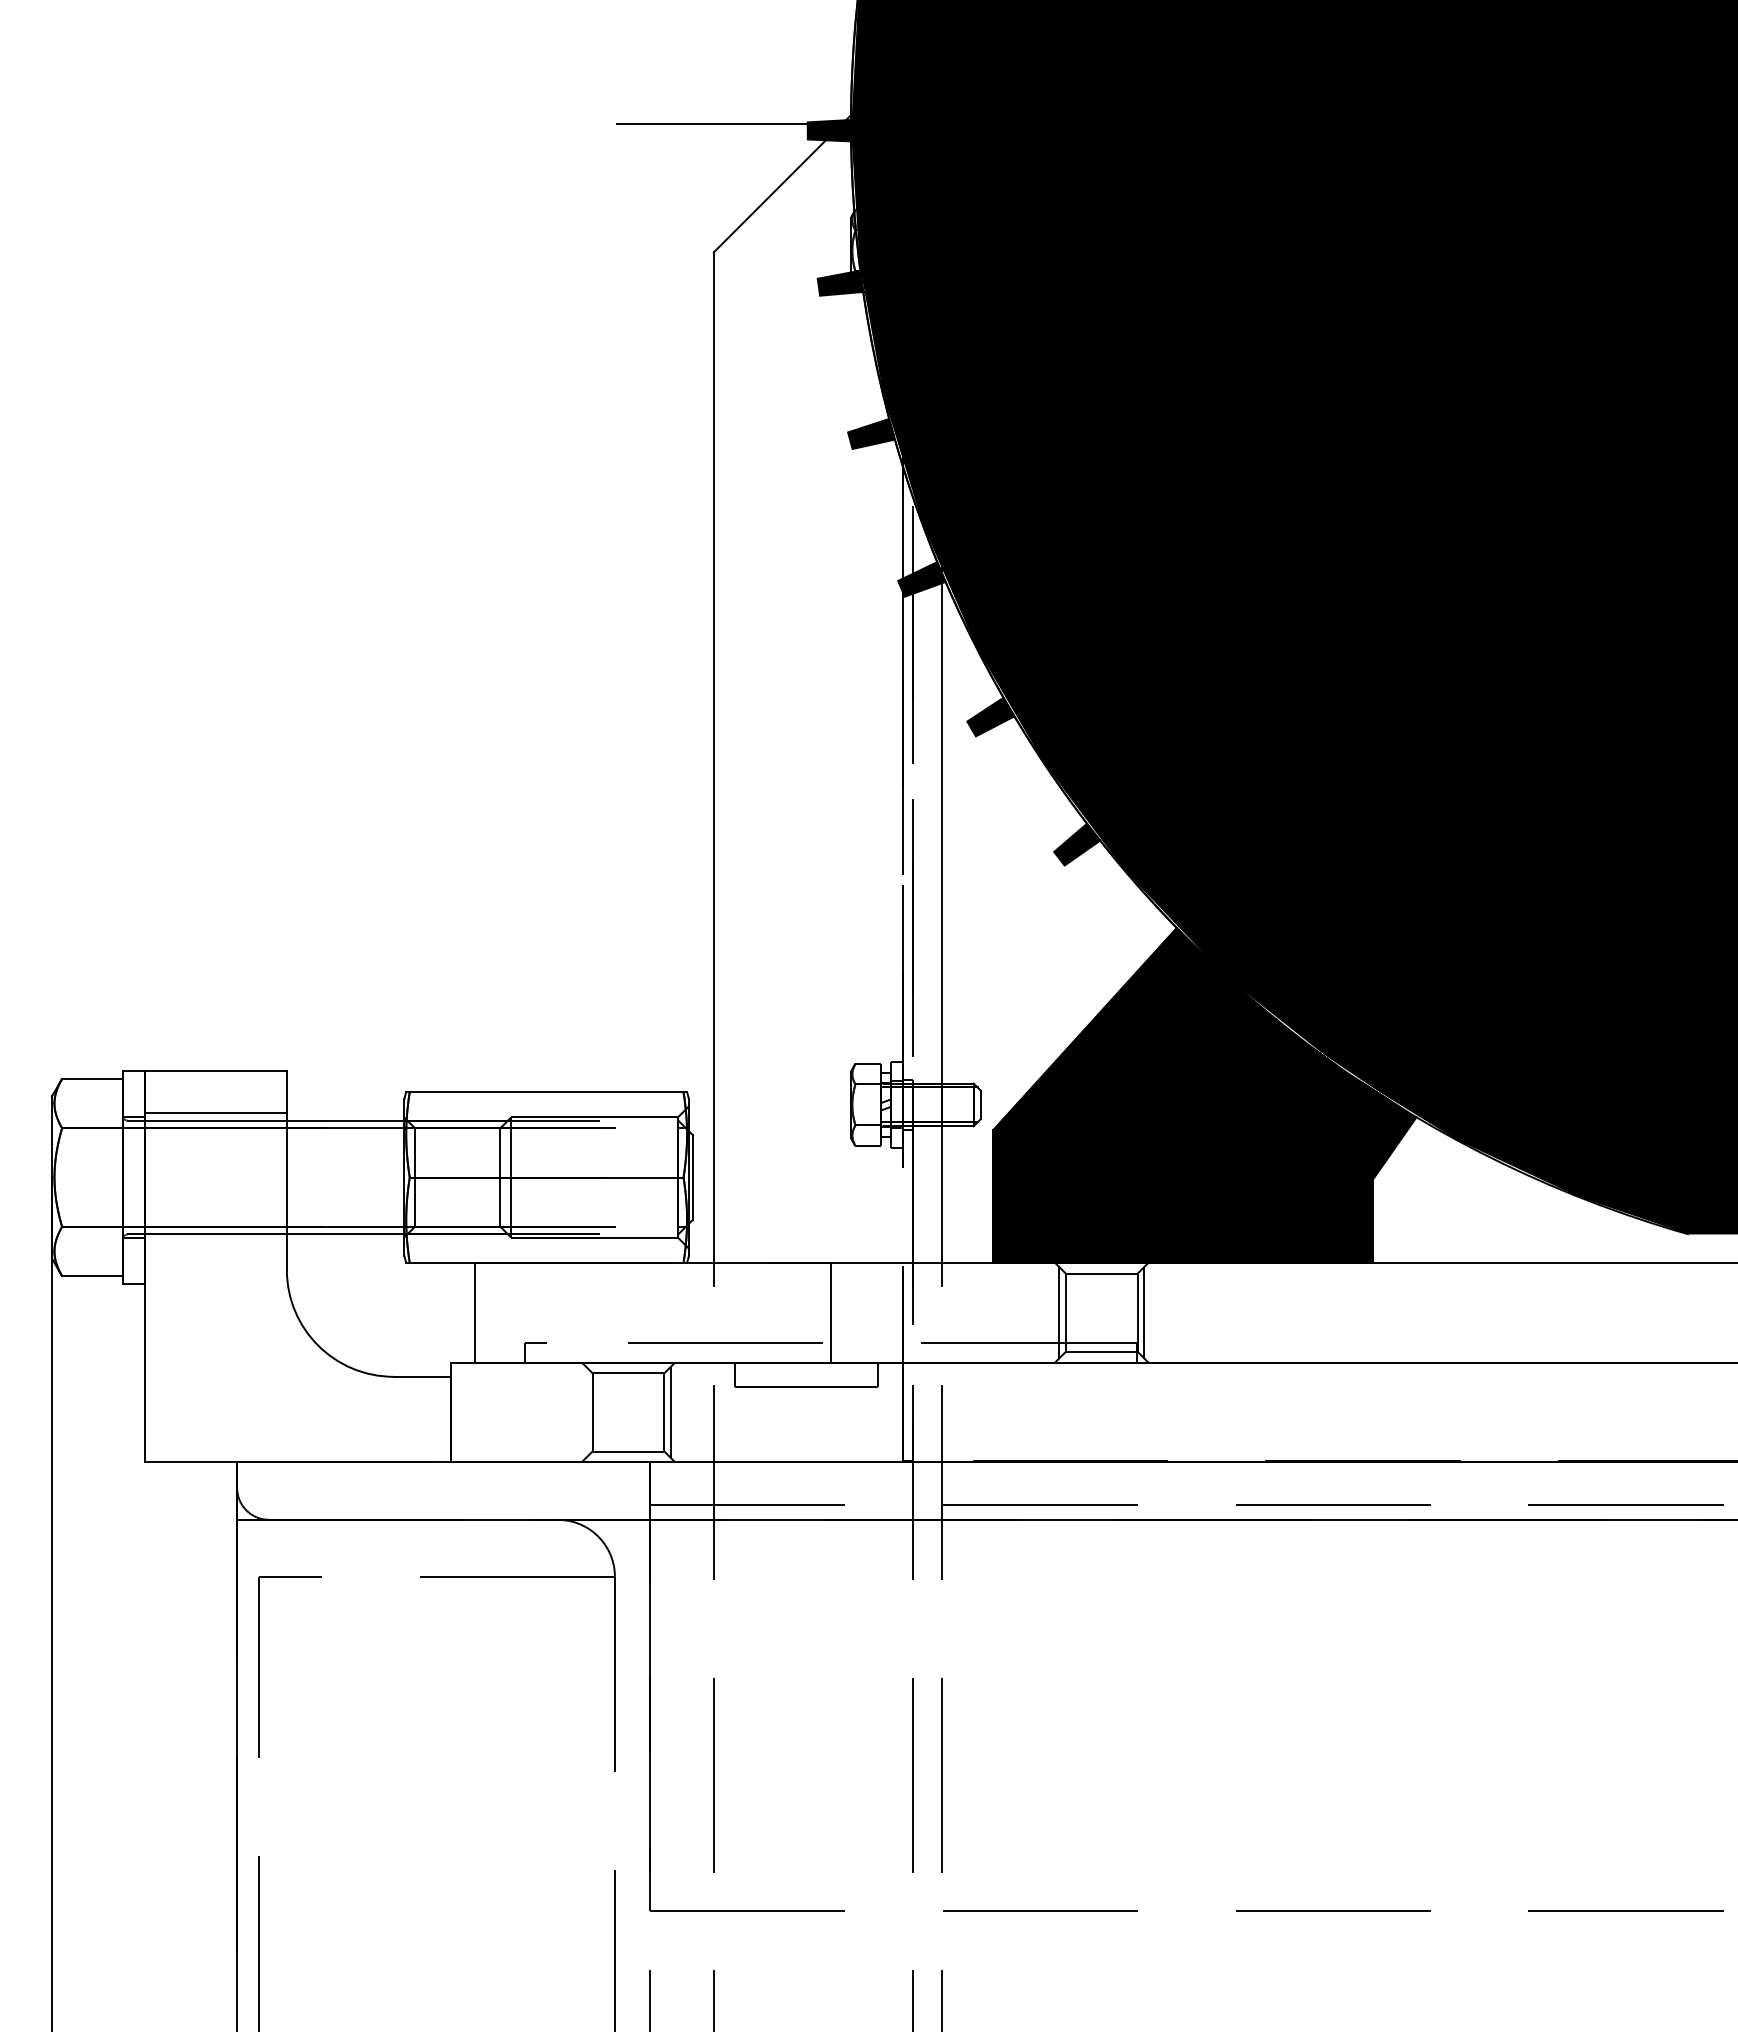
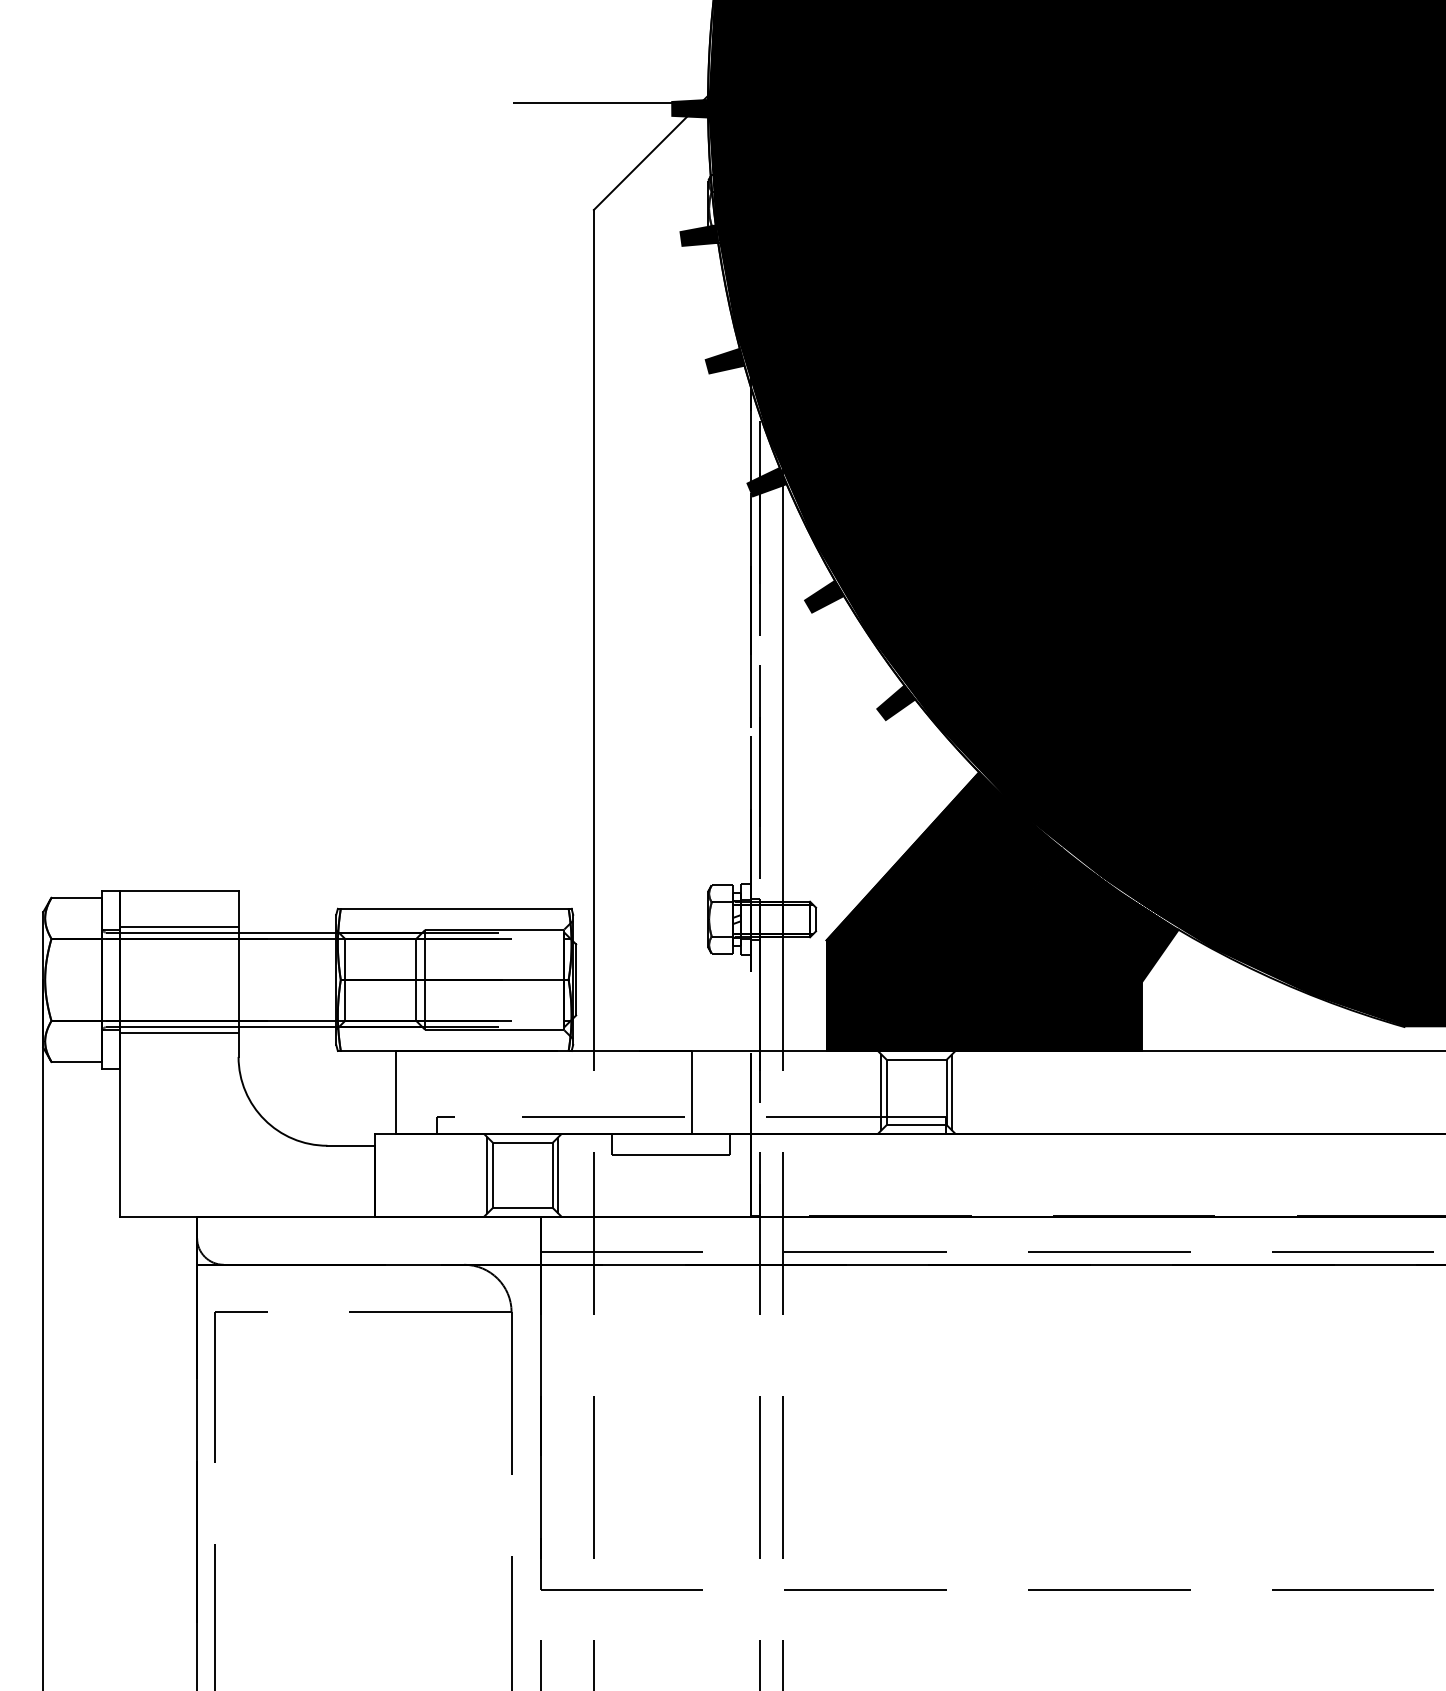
line: (215, 1241) -> (179, 1033), added
line: (585, 1412) -> (487, 1175), added

